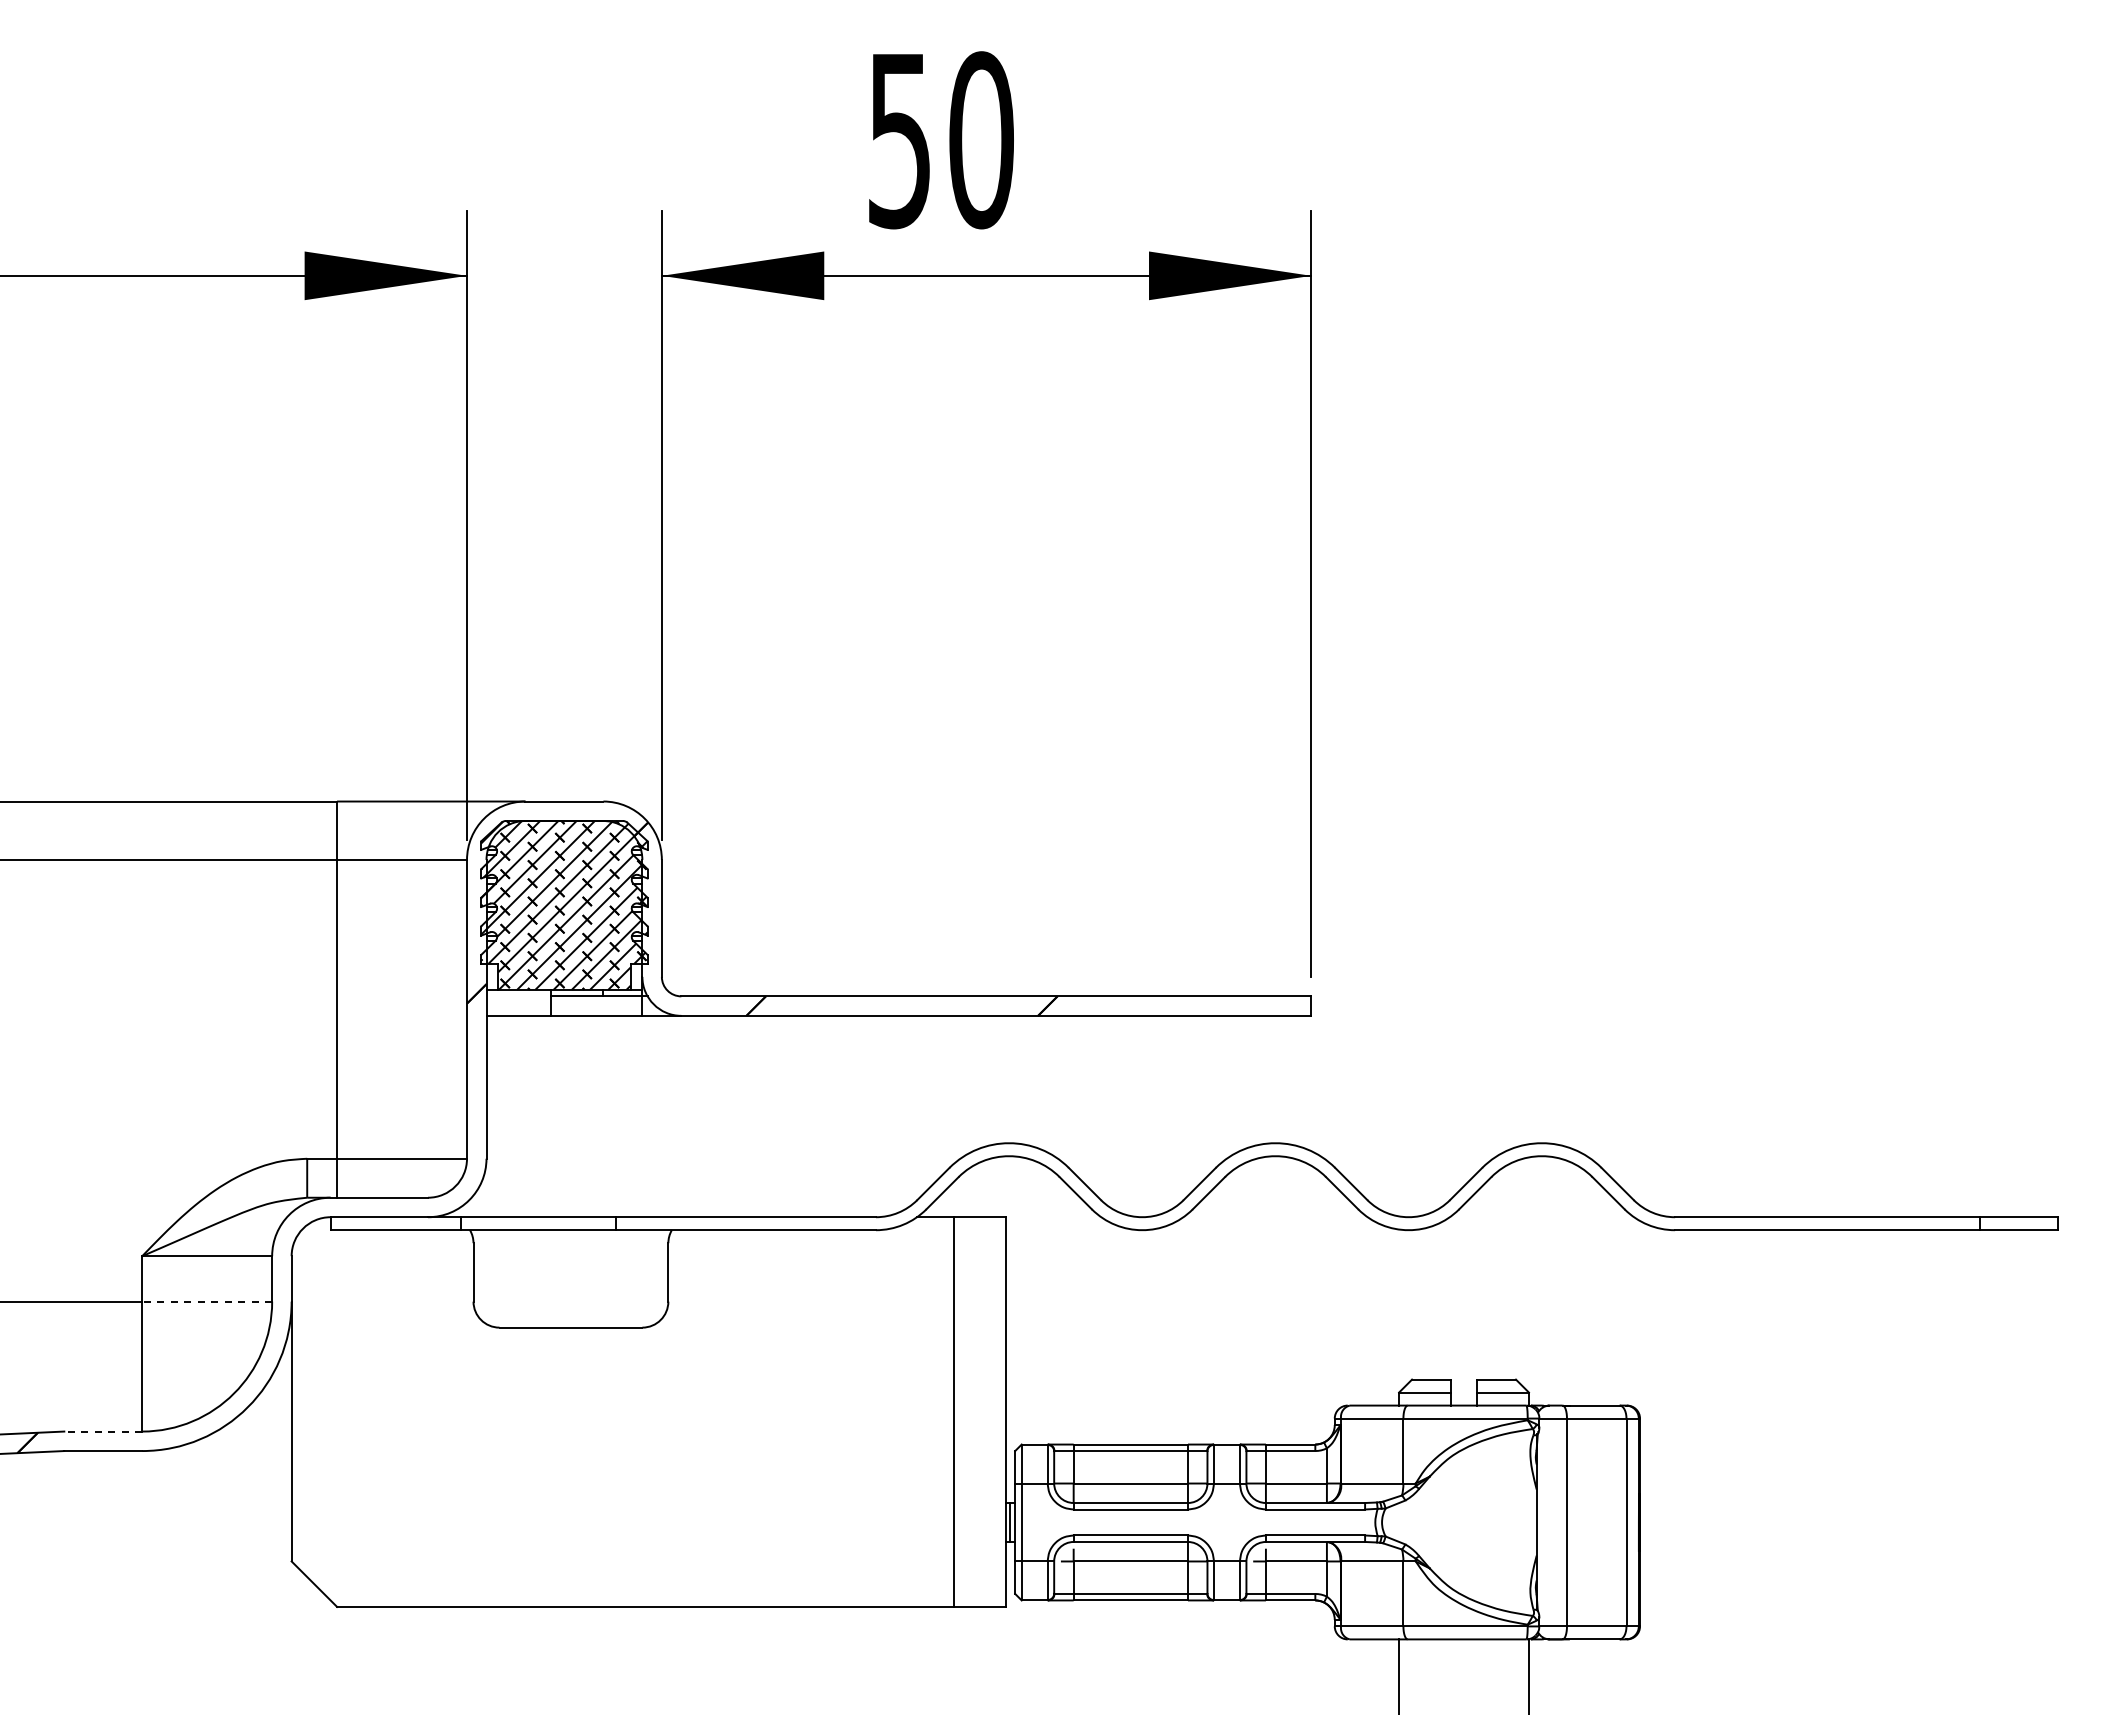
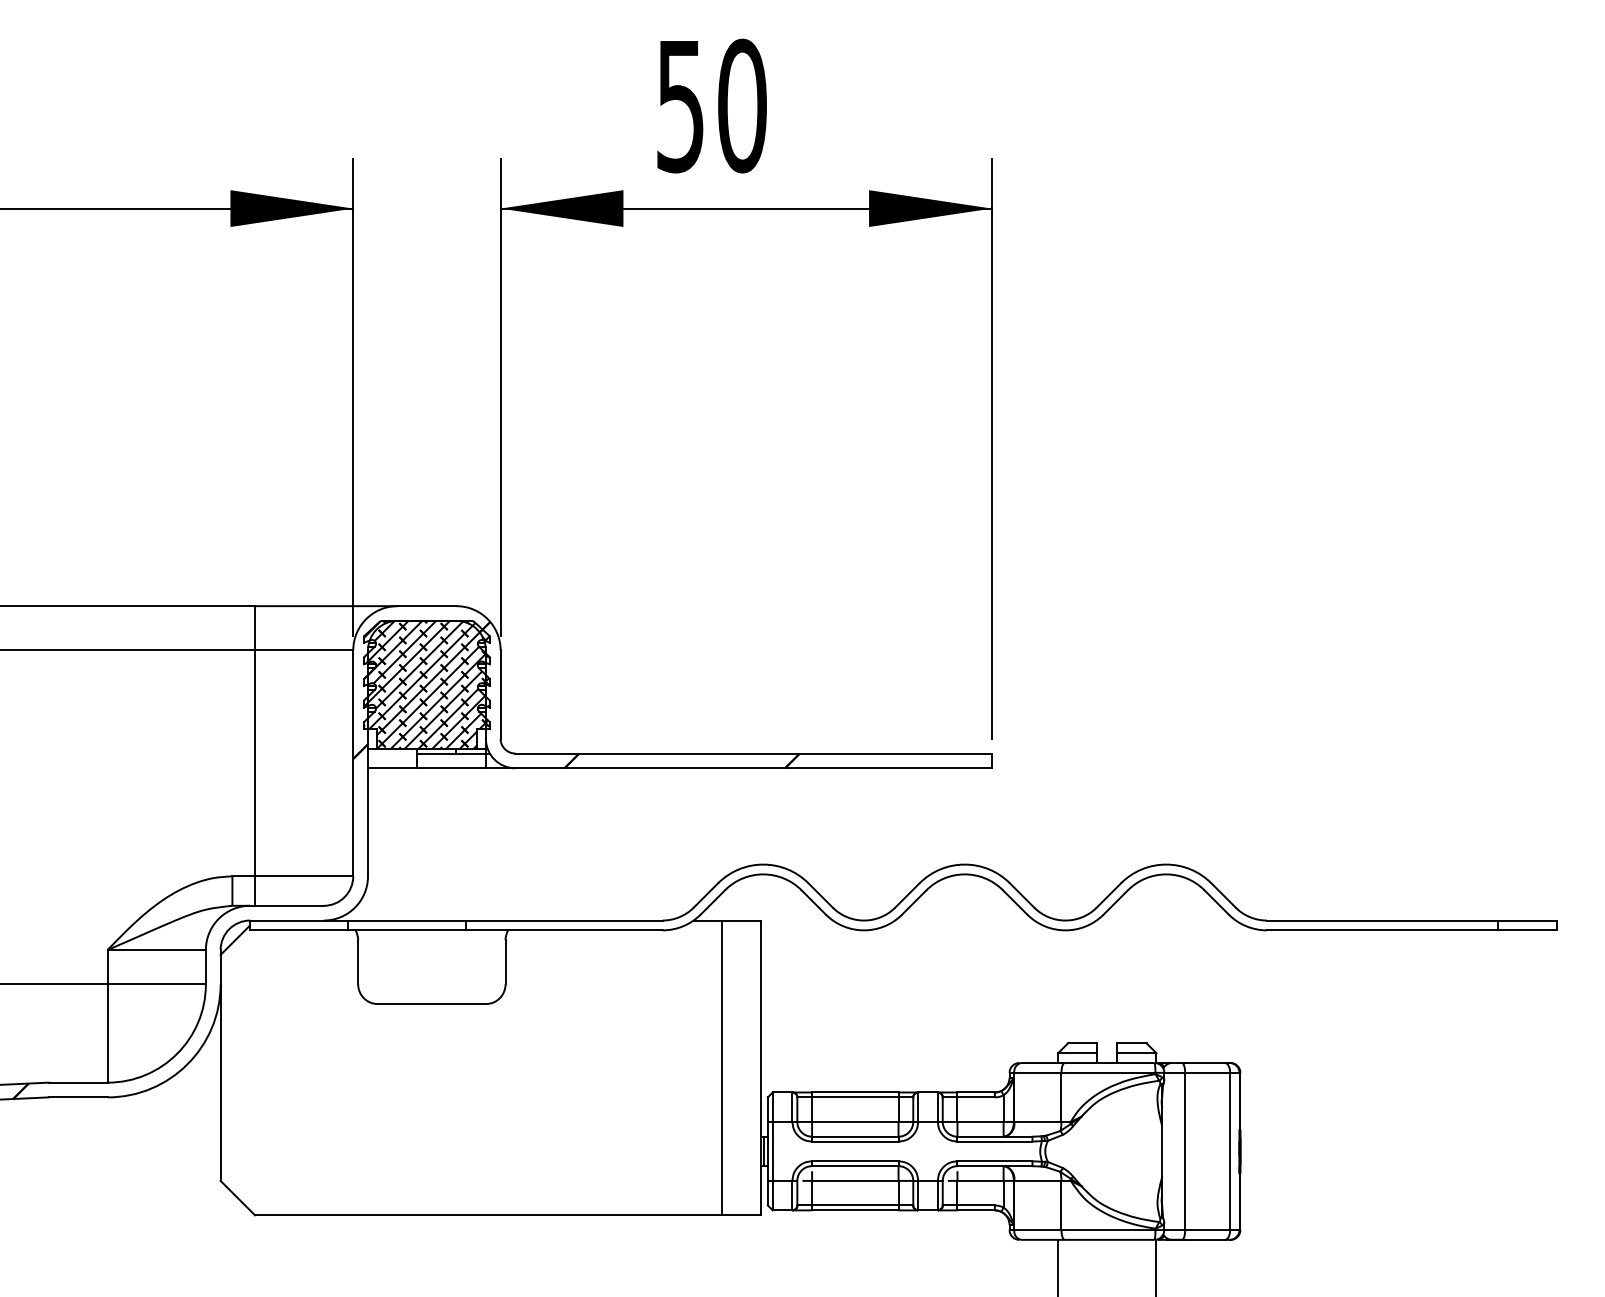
line: (310, 1242) -> (234, 939), added
line: (207, 1301) -> (156, 984), dashed -> solid
line: (103, 1431) -> (78, 1082), dashed -> solid

